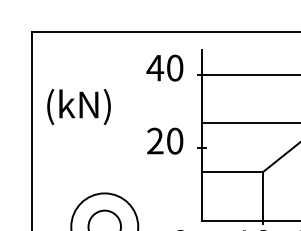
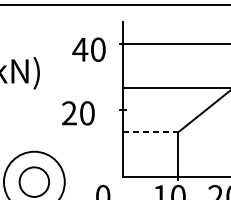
text: (164, 67) -> (88, 49), moved
text: (165, 140) -> (78, 112), moved
line: (233, 172) -> (151, 132), solid -> dashed

